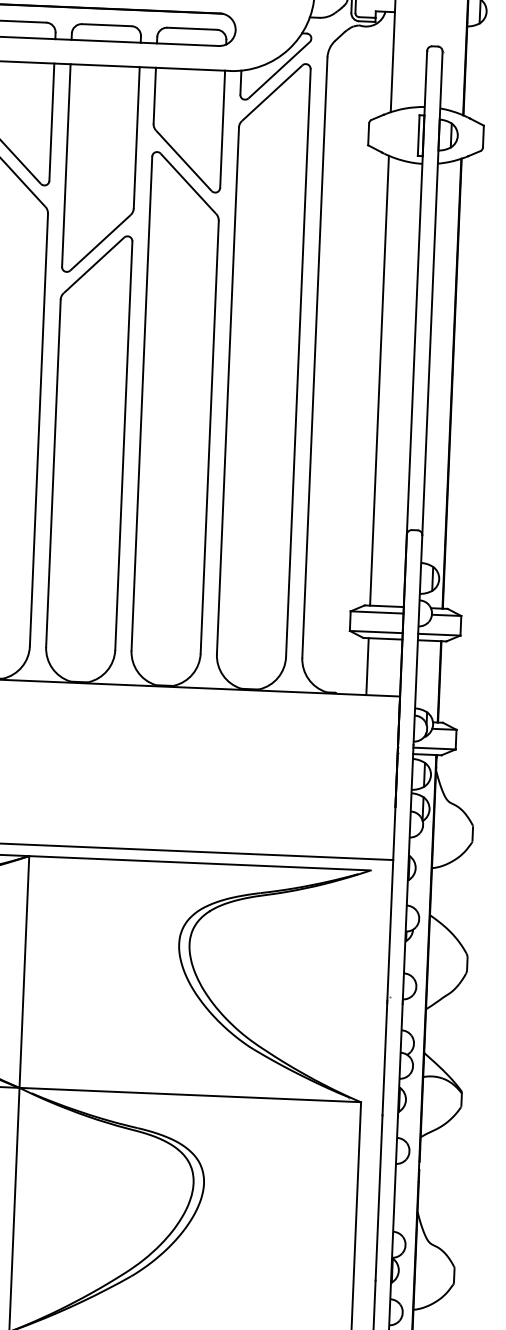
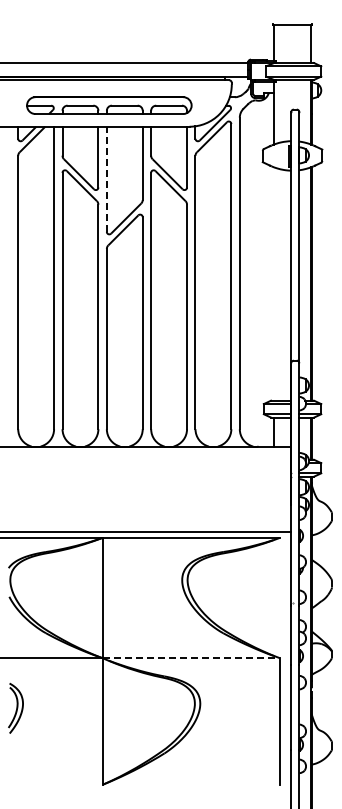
line: (65, 165) -> (106, 179), solid -> dashed
line: (379, 379) -> (273, 283), removed
line: (190, 1095) -> (191, 658), solid -> dashed

